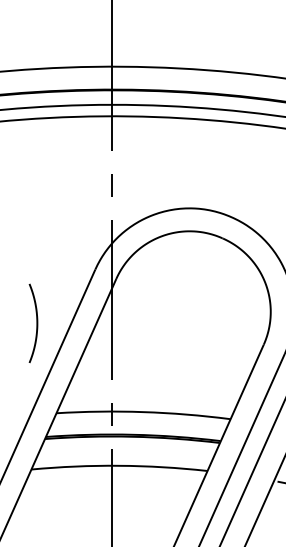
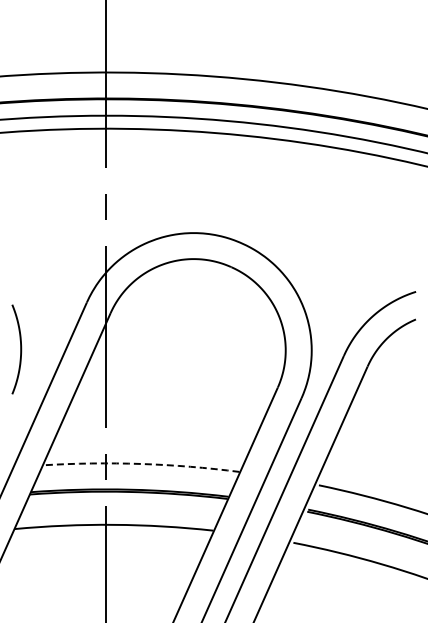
curve: (36, 323) -> (20, 349), moved
arc: (143, 411) -> (141, 463), solid -> dashed

